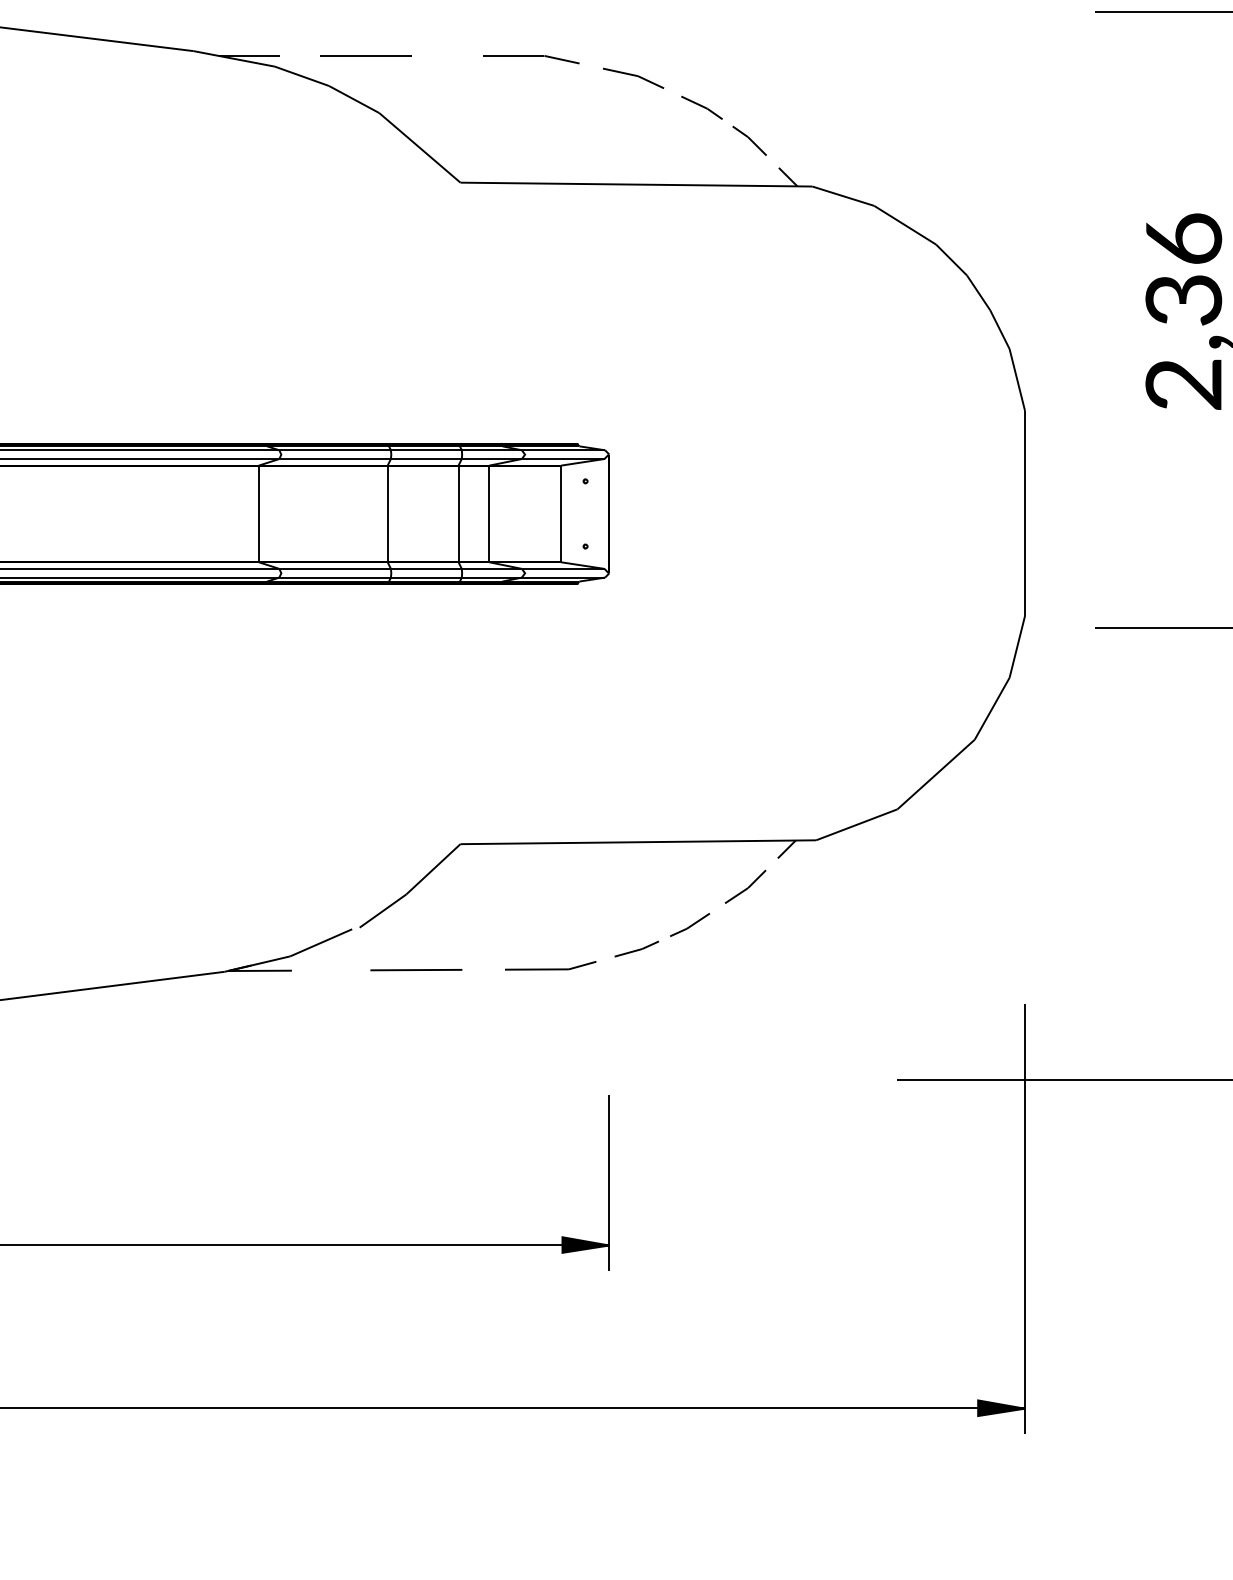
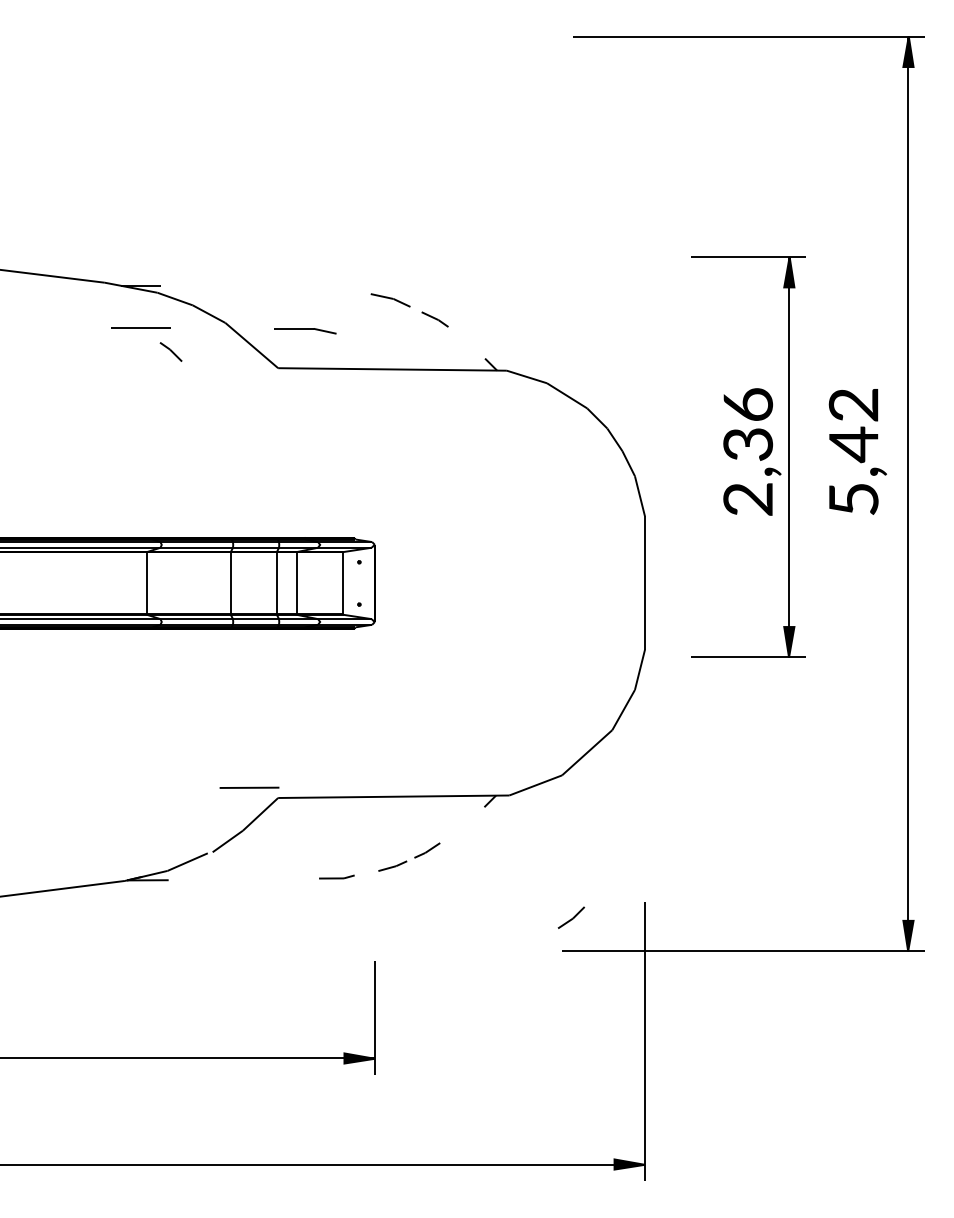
line: (365, 55) -> (140, 327), moved
part: (531, 60) -> (305, 331), moved
line: (748, 140) -> (170, 351), moved
part: (745, 886) -> (571, 917), moved
part: (550, 964) -> (336, 876), size x0.6
line: (416, 969) -> (249, 787), moved

